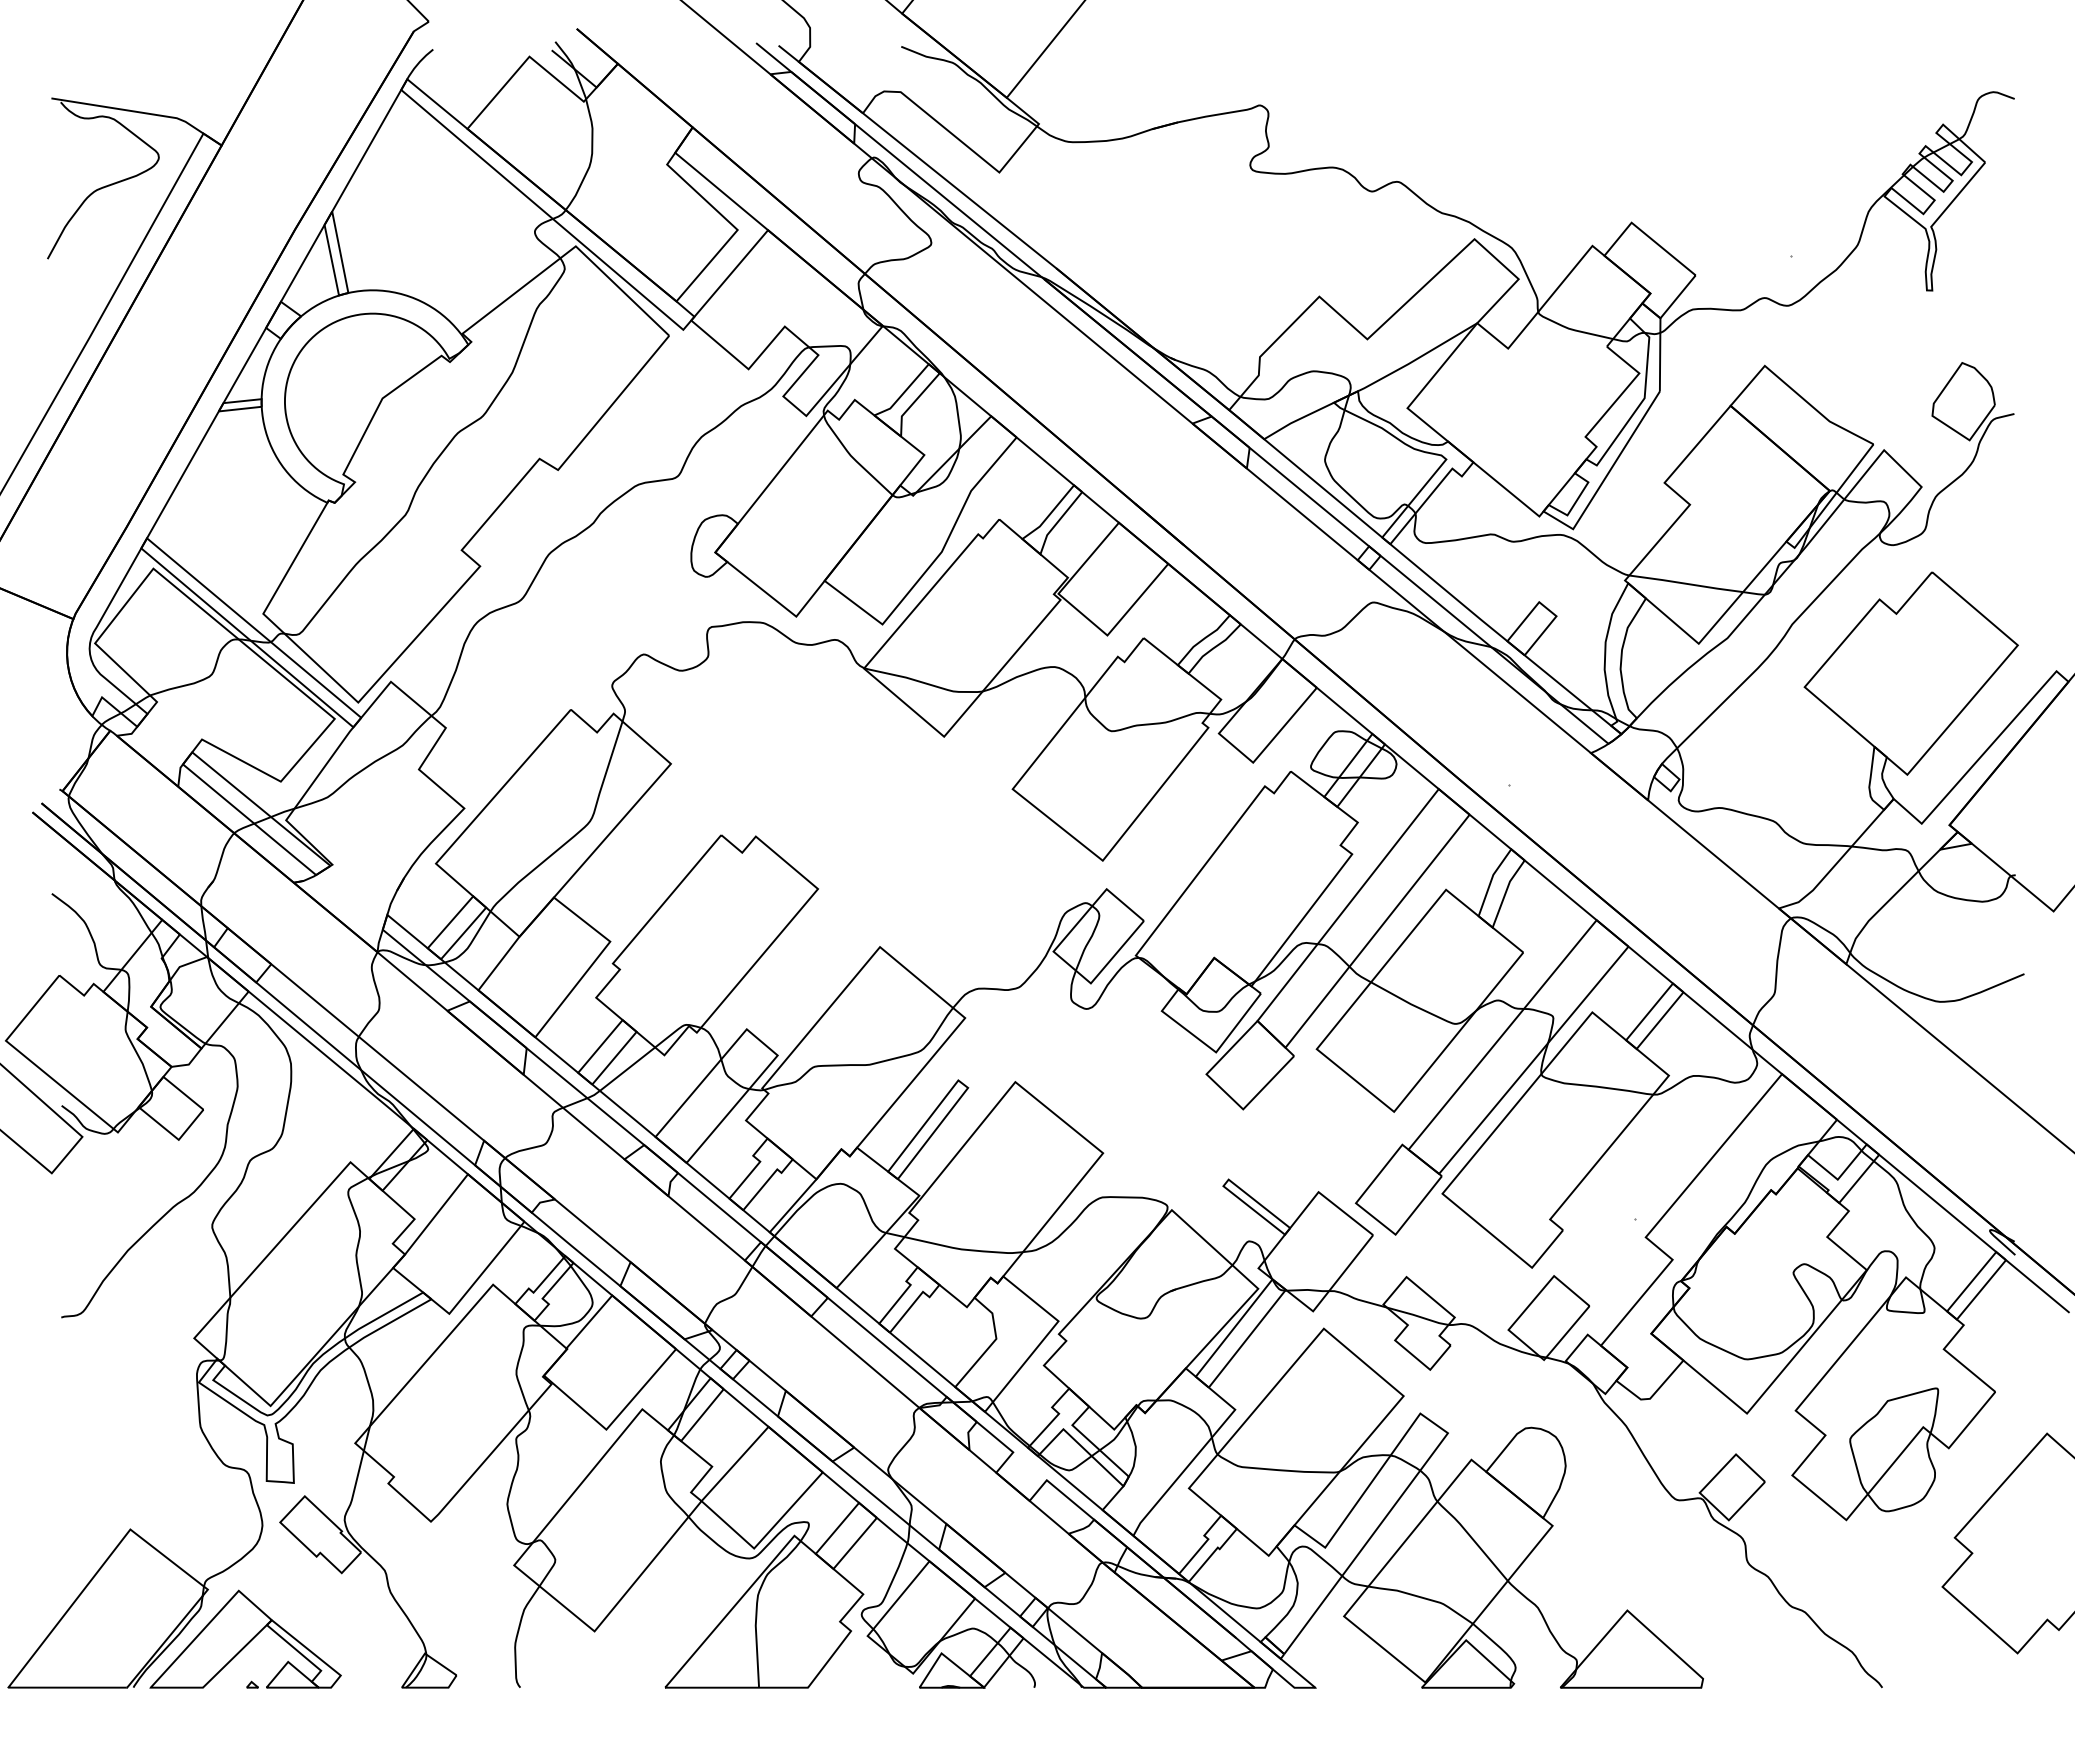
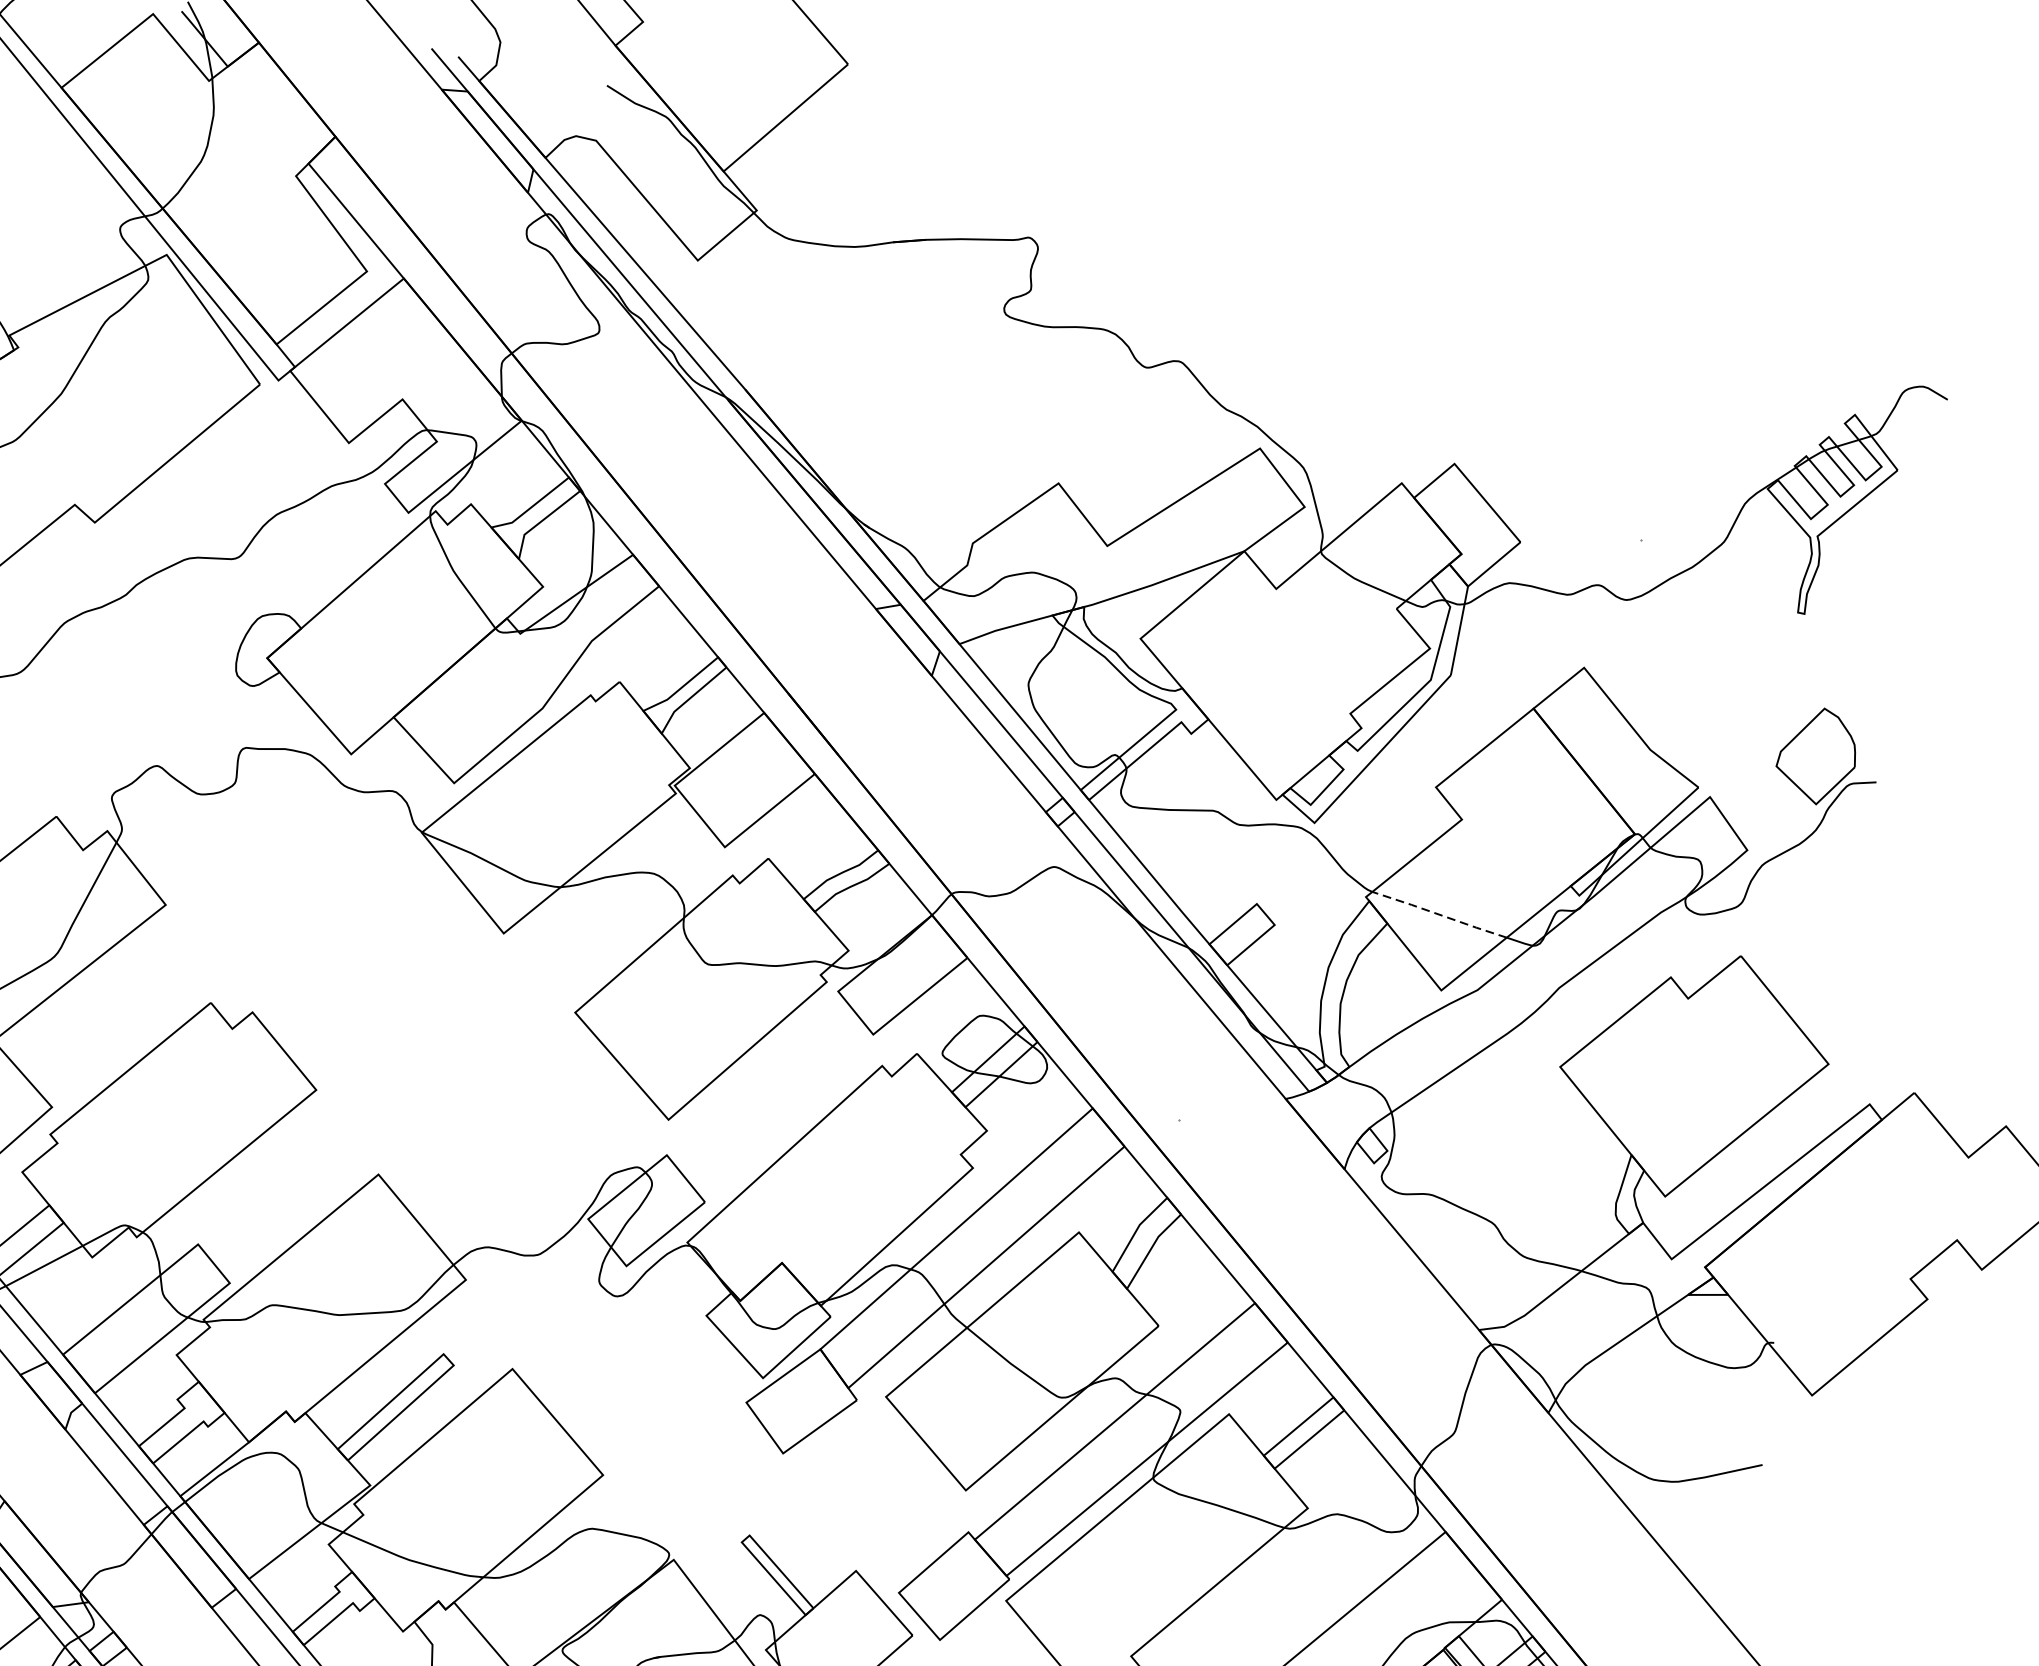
line: (1686, 583) -> (1439, 914), solid -> dashed

